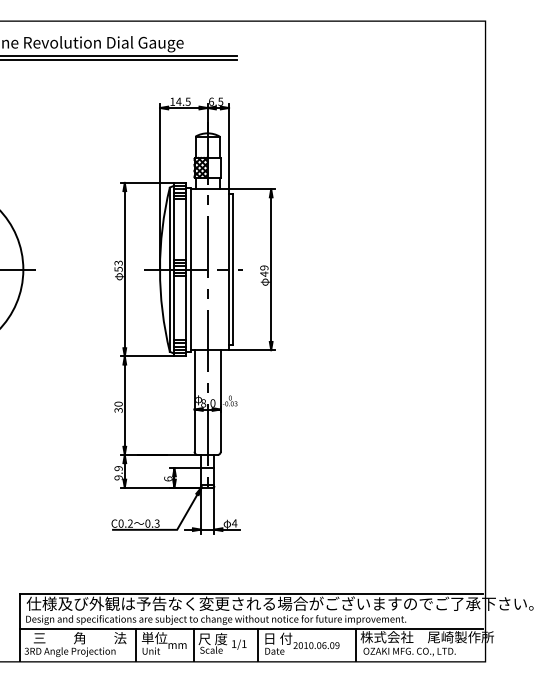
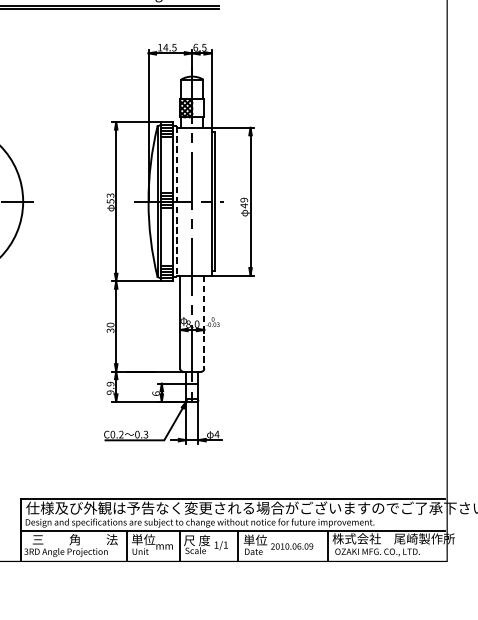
line: (191, 270) -> (177, 202), solid -> dashed
line: (220, 400) -> (204, 321), solid -> dashed
text: (277, 638) -> (256, 540), 日 付 -> 単位

